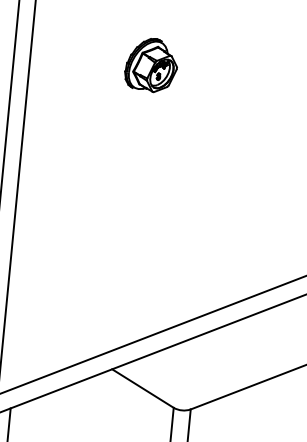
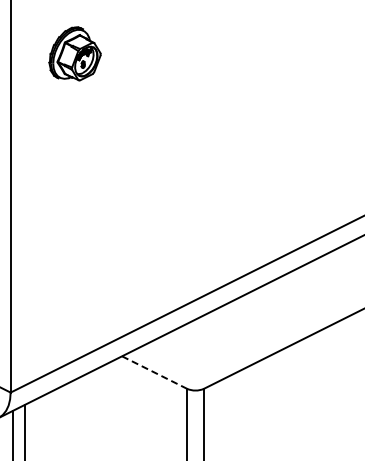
part: (150, 64) -> (74, 53), moved
line: (142, 388) -> (154, 372), solid -> dashed

